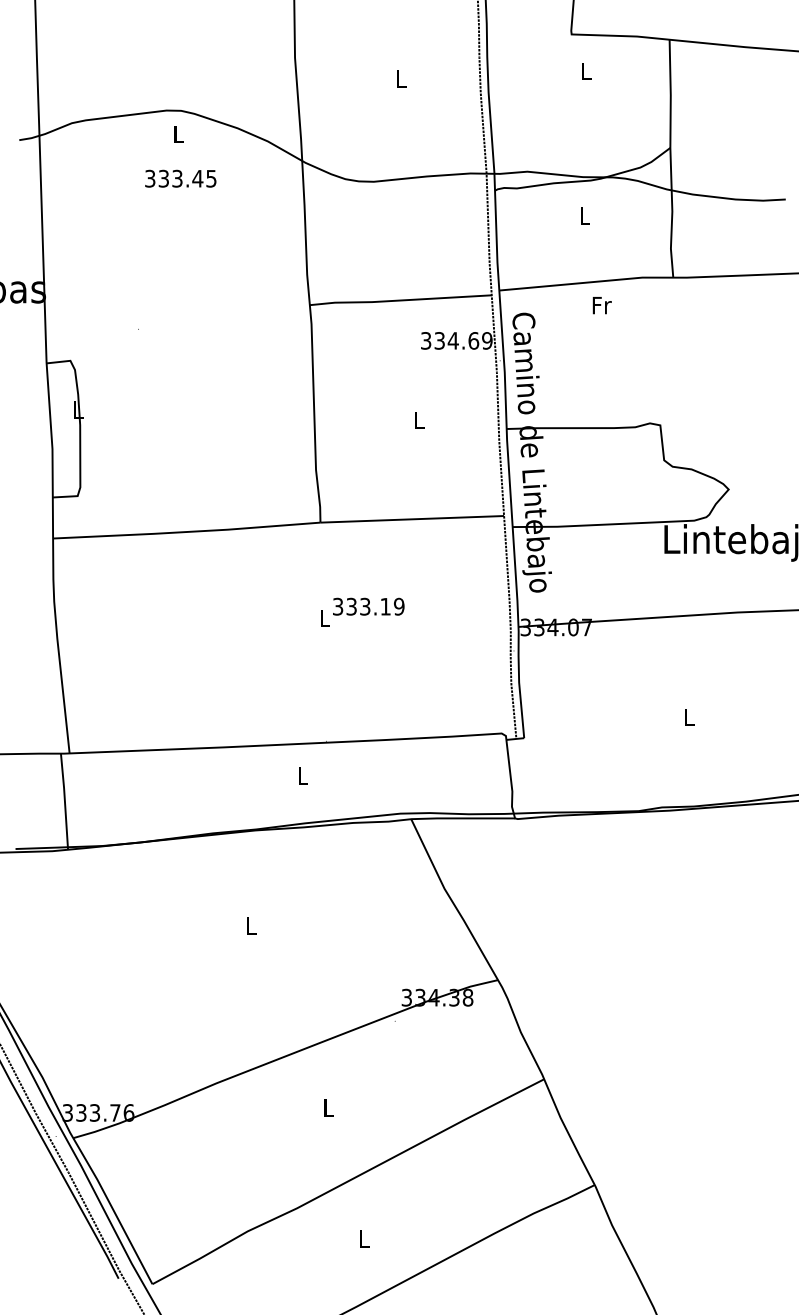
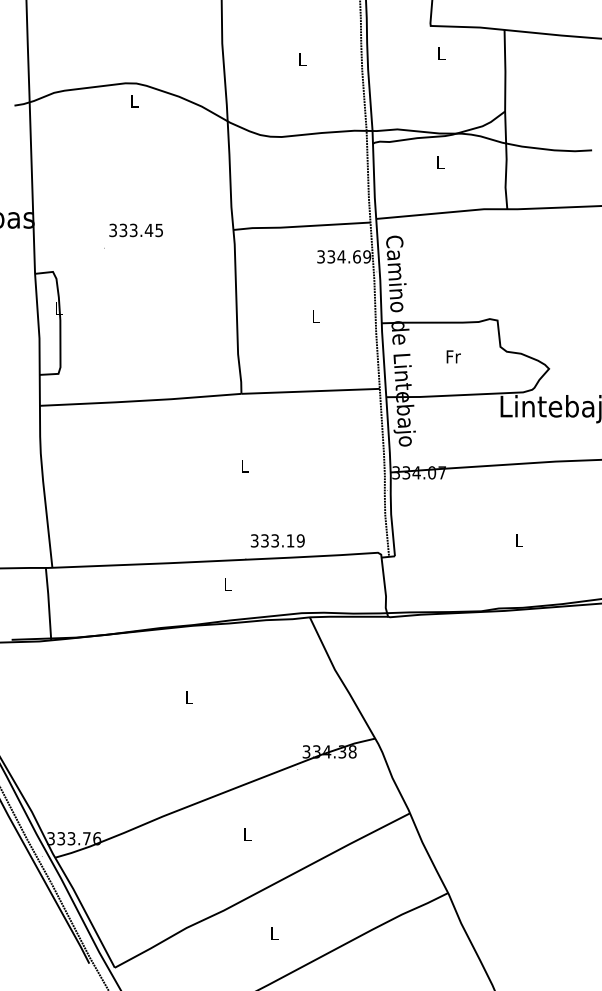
text: (180, 178) -> (135, 230), moved
text: (601, 305) -> (453, 356), moved
text: (368, 606) -> (277, 540), moved

